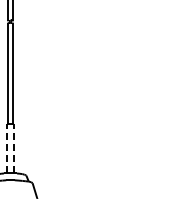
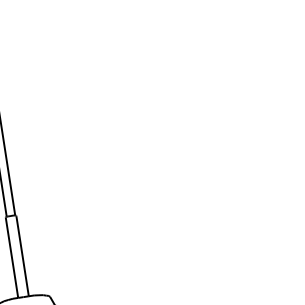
line: (7, 148) -> (12, 257), dashed -> solid
line: (13, 148) -> (22, 255), dashed -> solid

